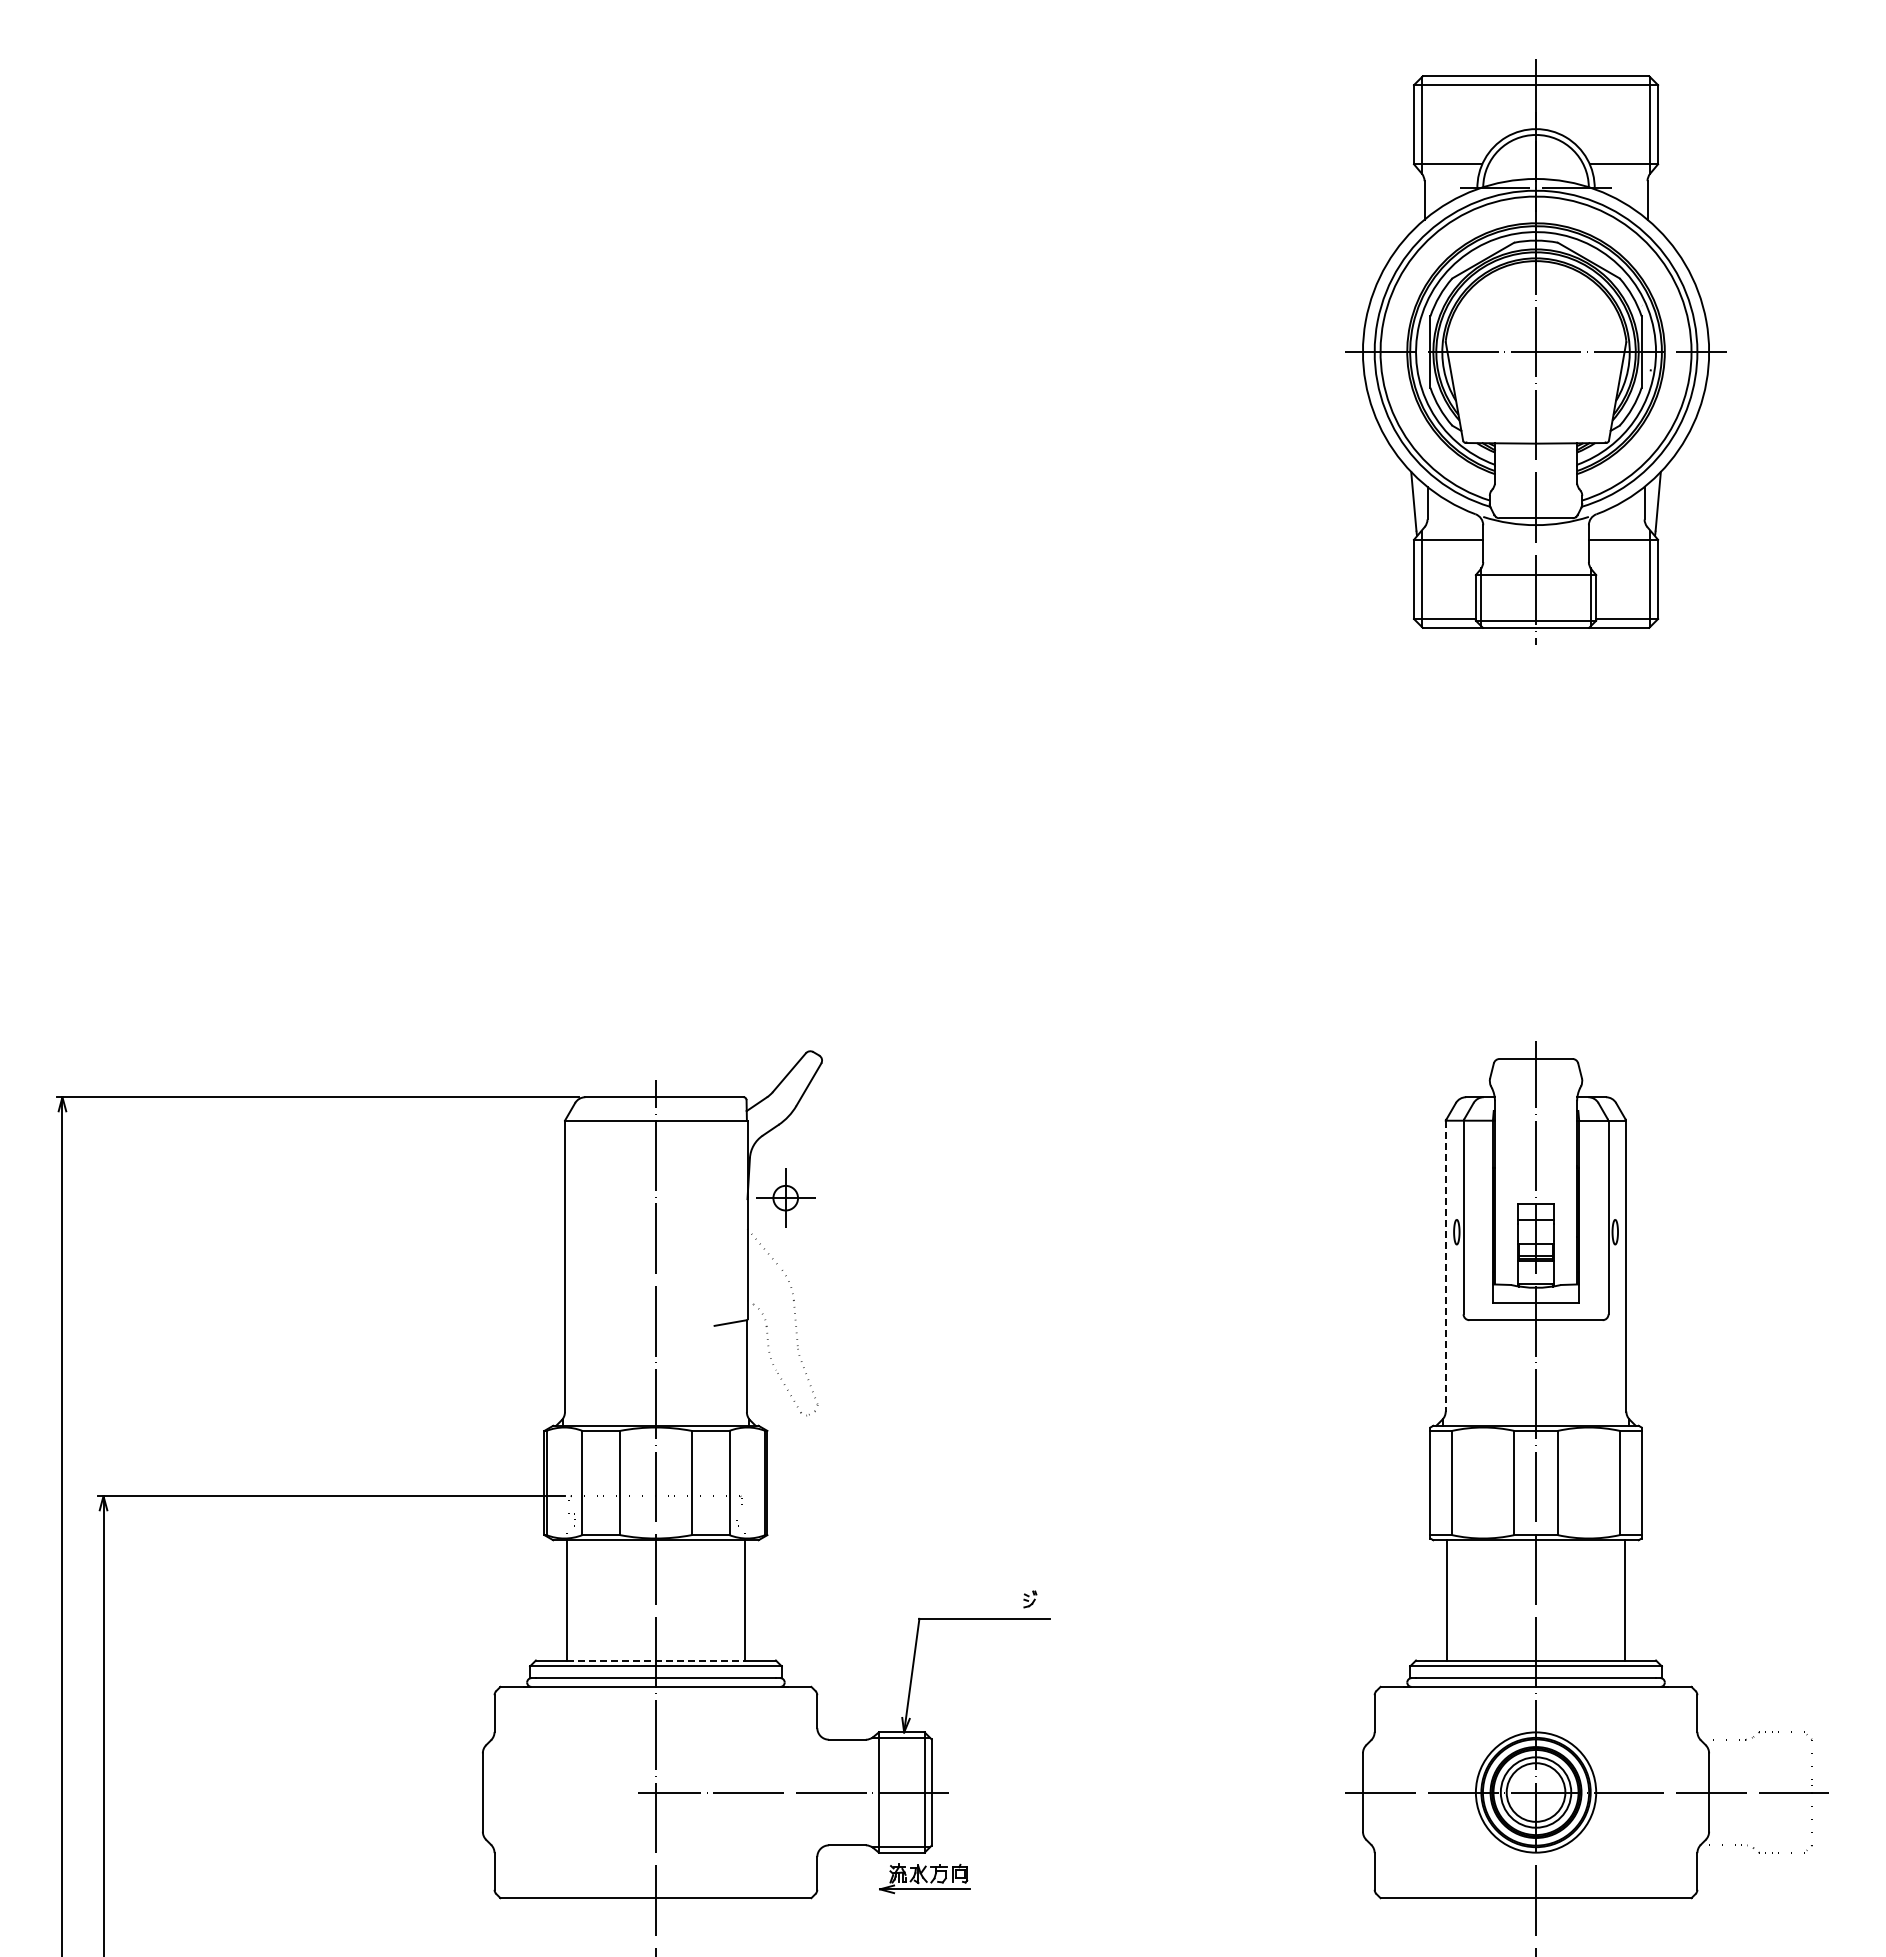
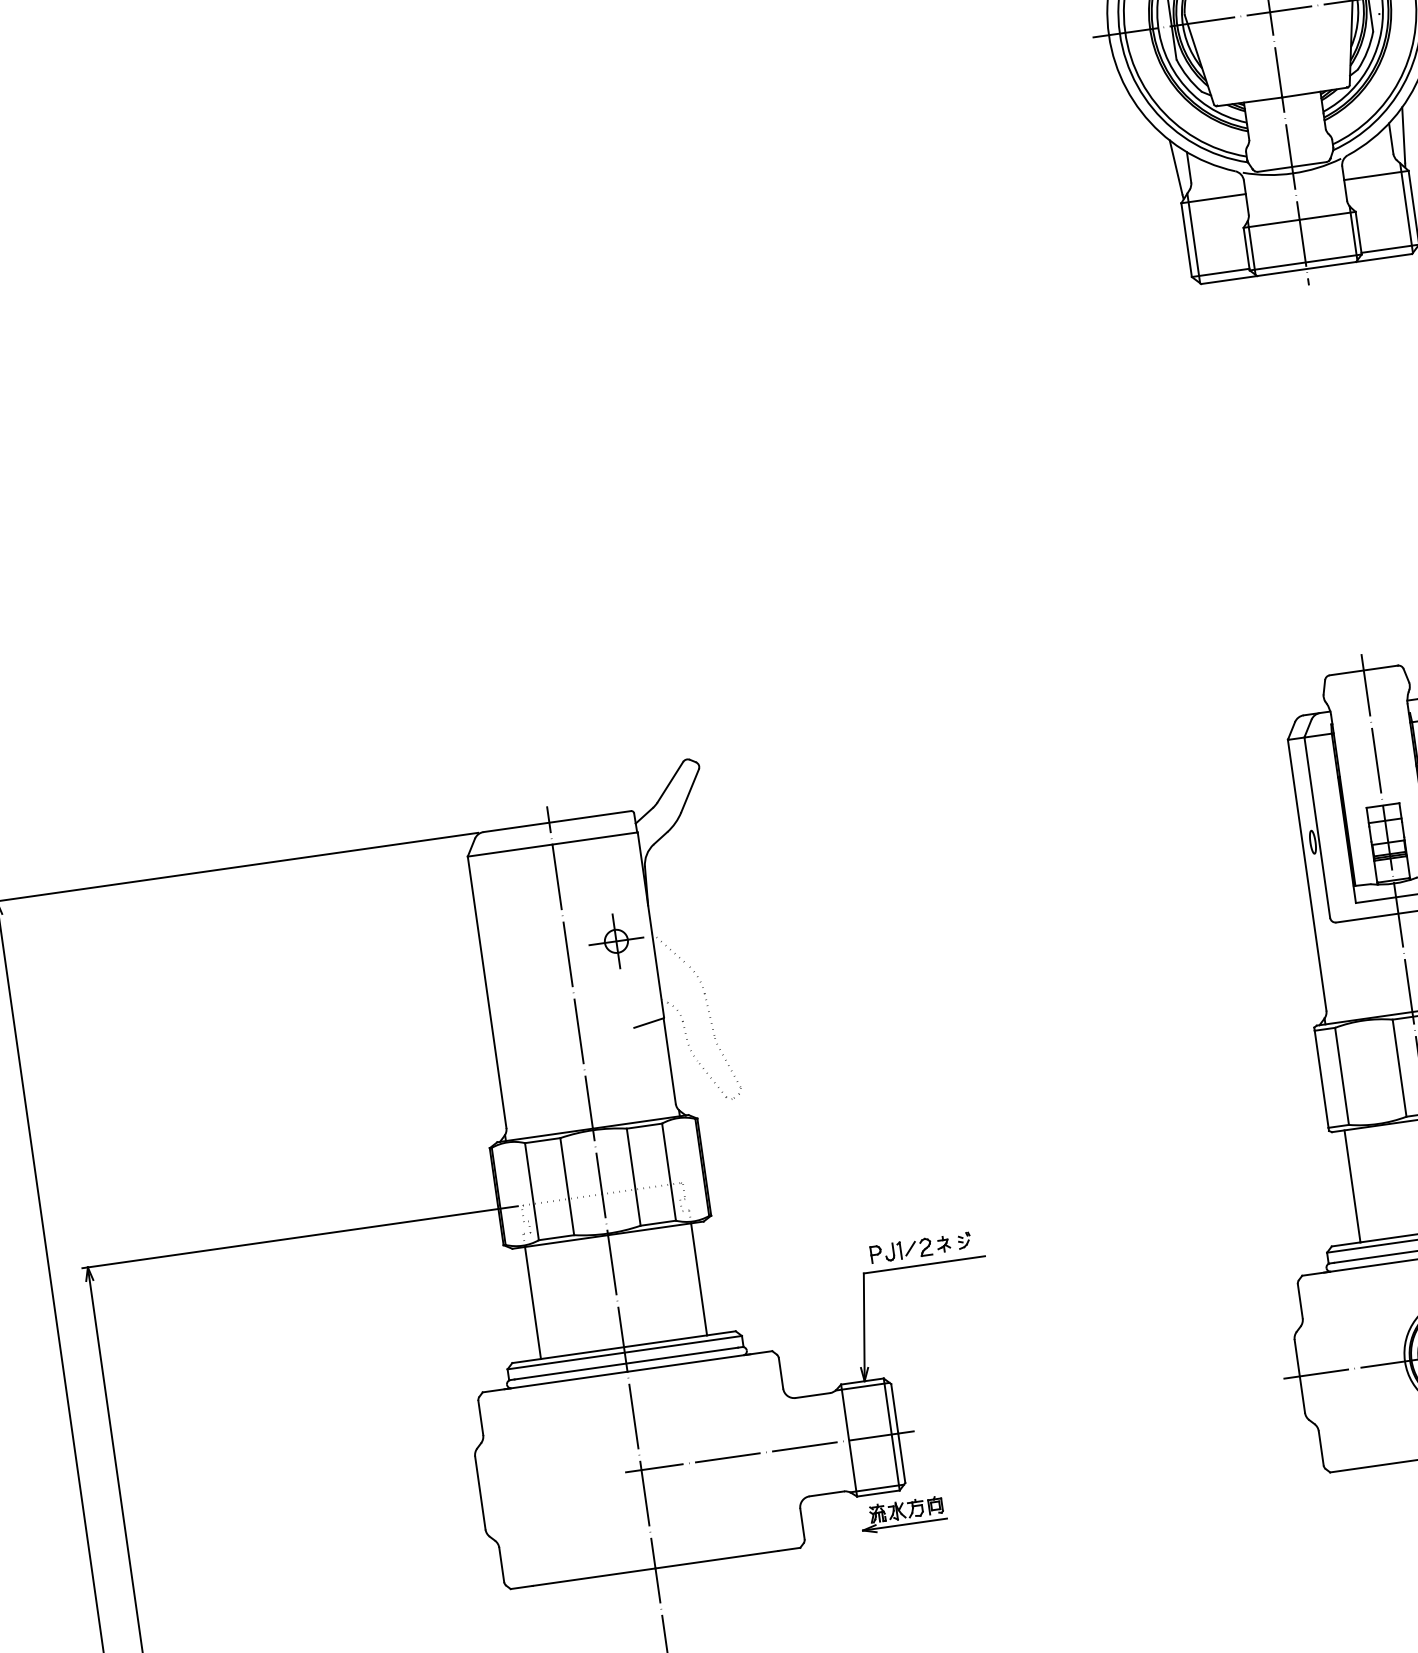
part: (785, 1197) -> (616, 940), moved
line: (1445, 1266) -> (1306, 875), dashed -> solid
part: (972, 1600) -> (910, 1249), added
line: (656, 1660) -> (624, 1347), dashed -> solid

